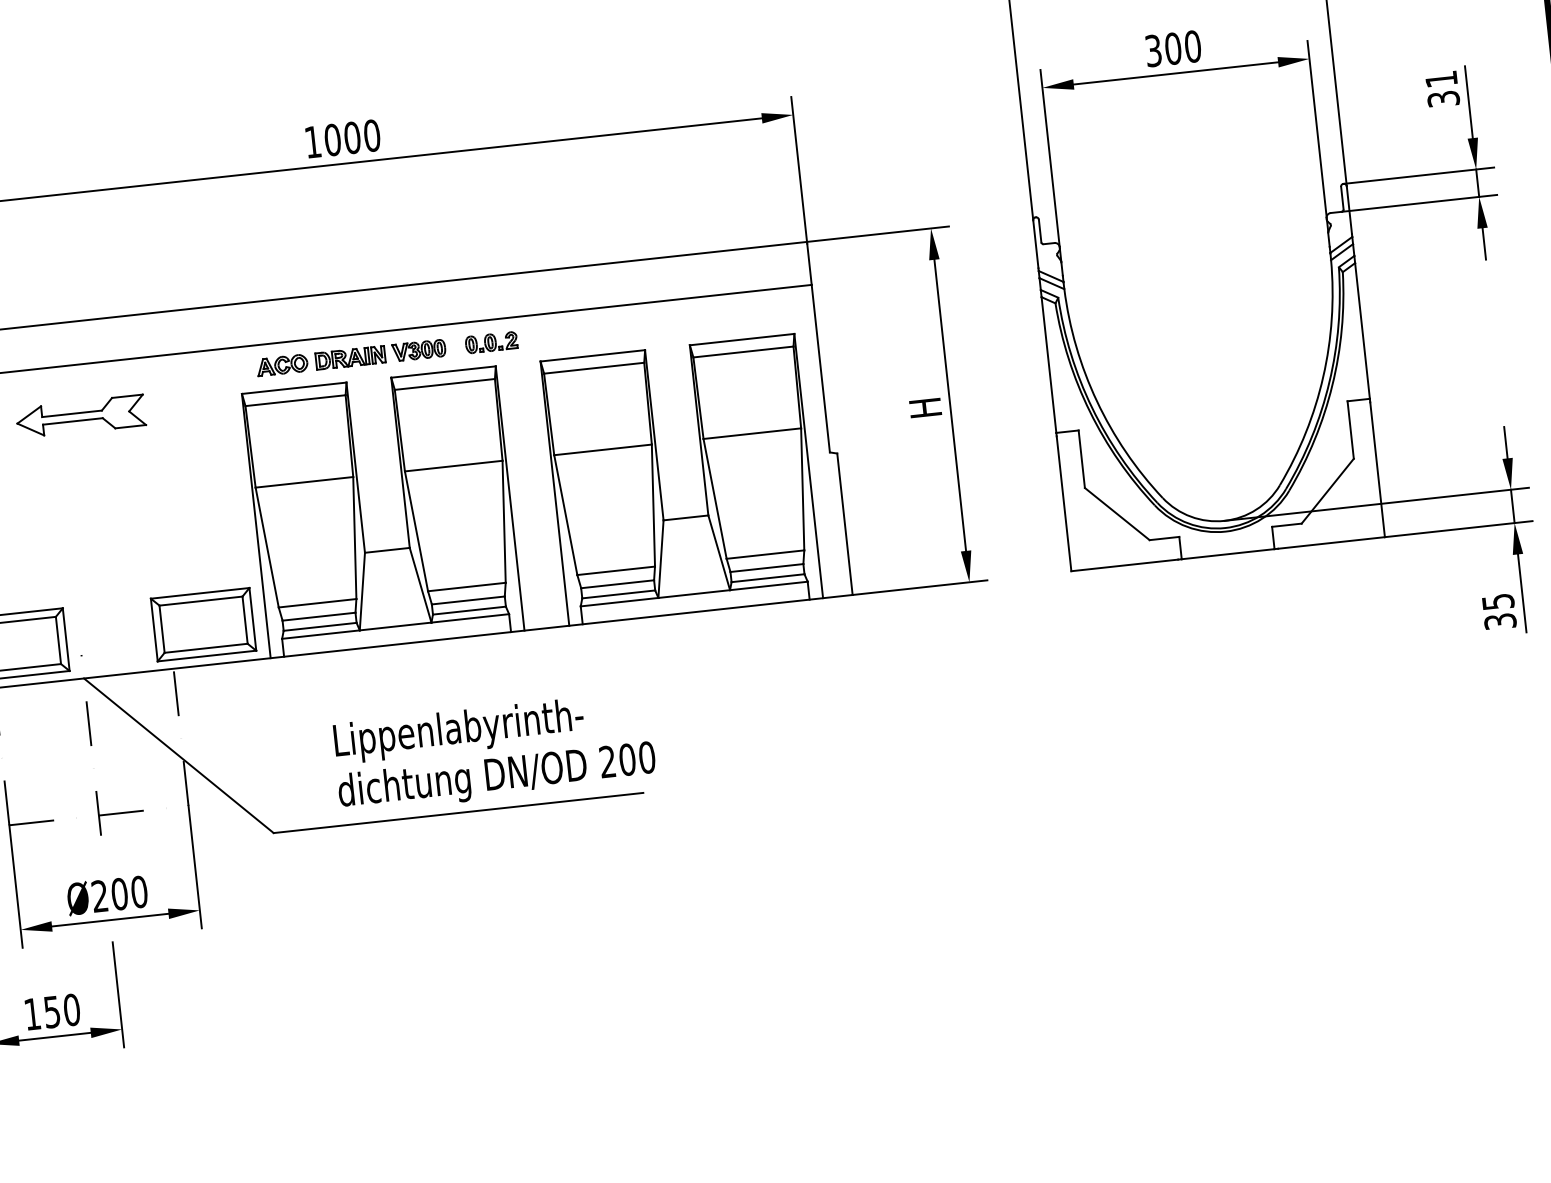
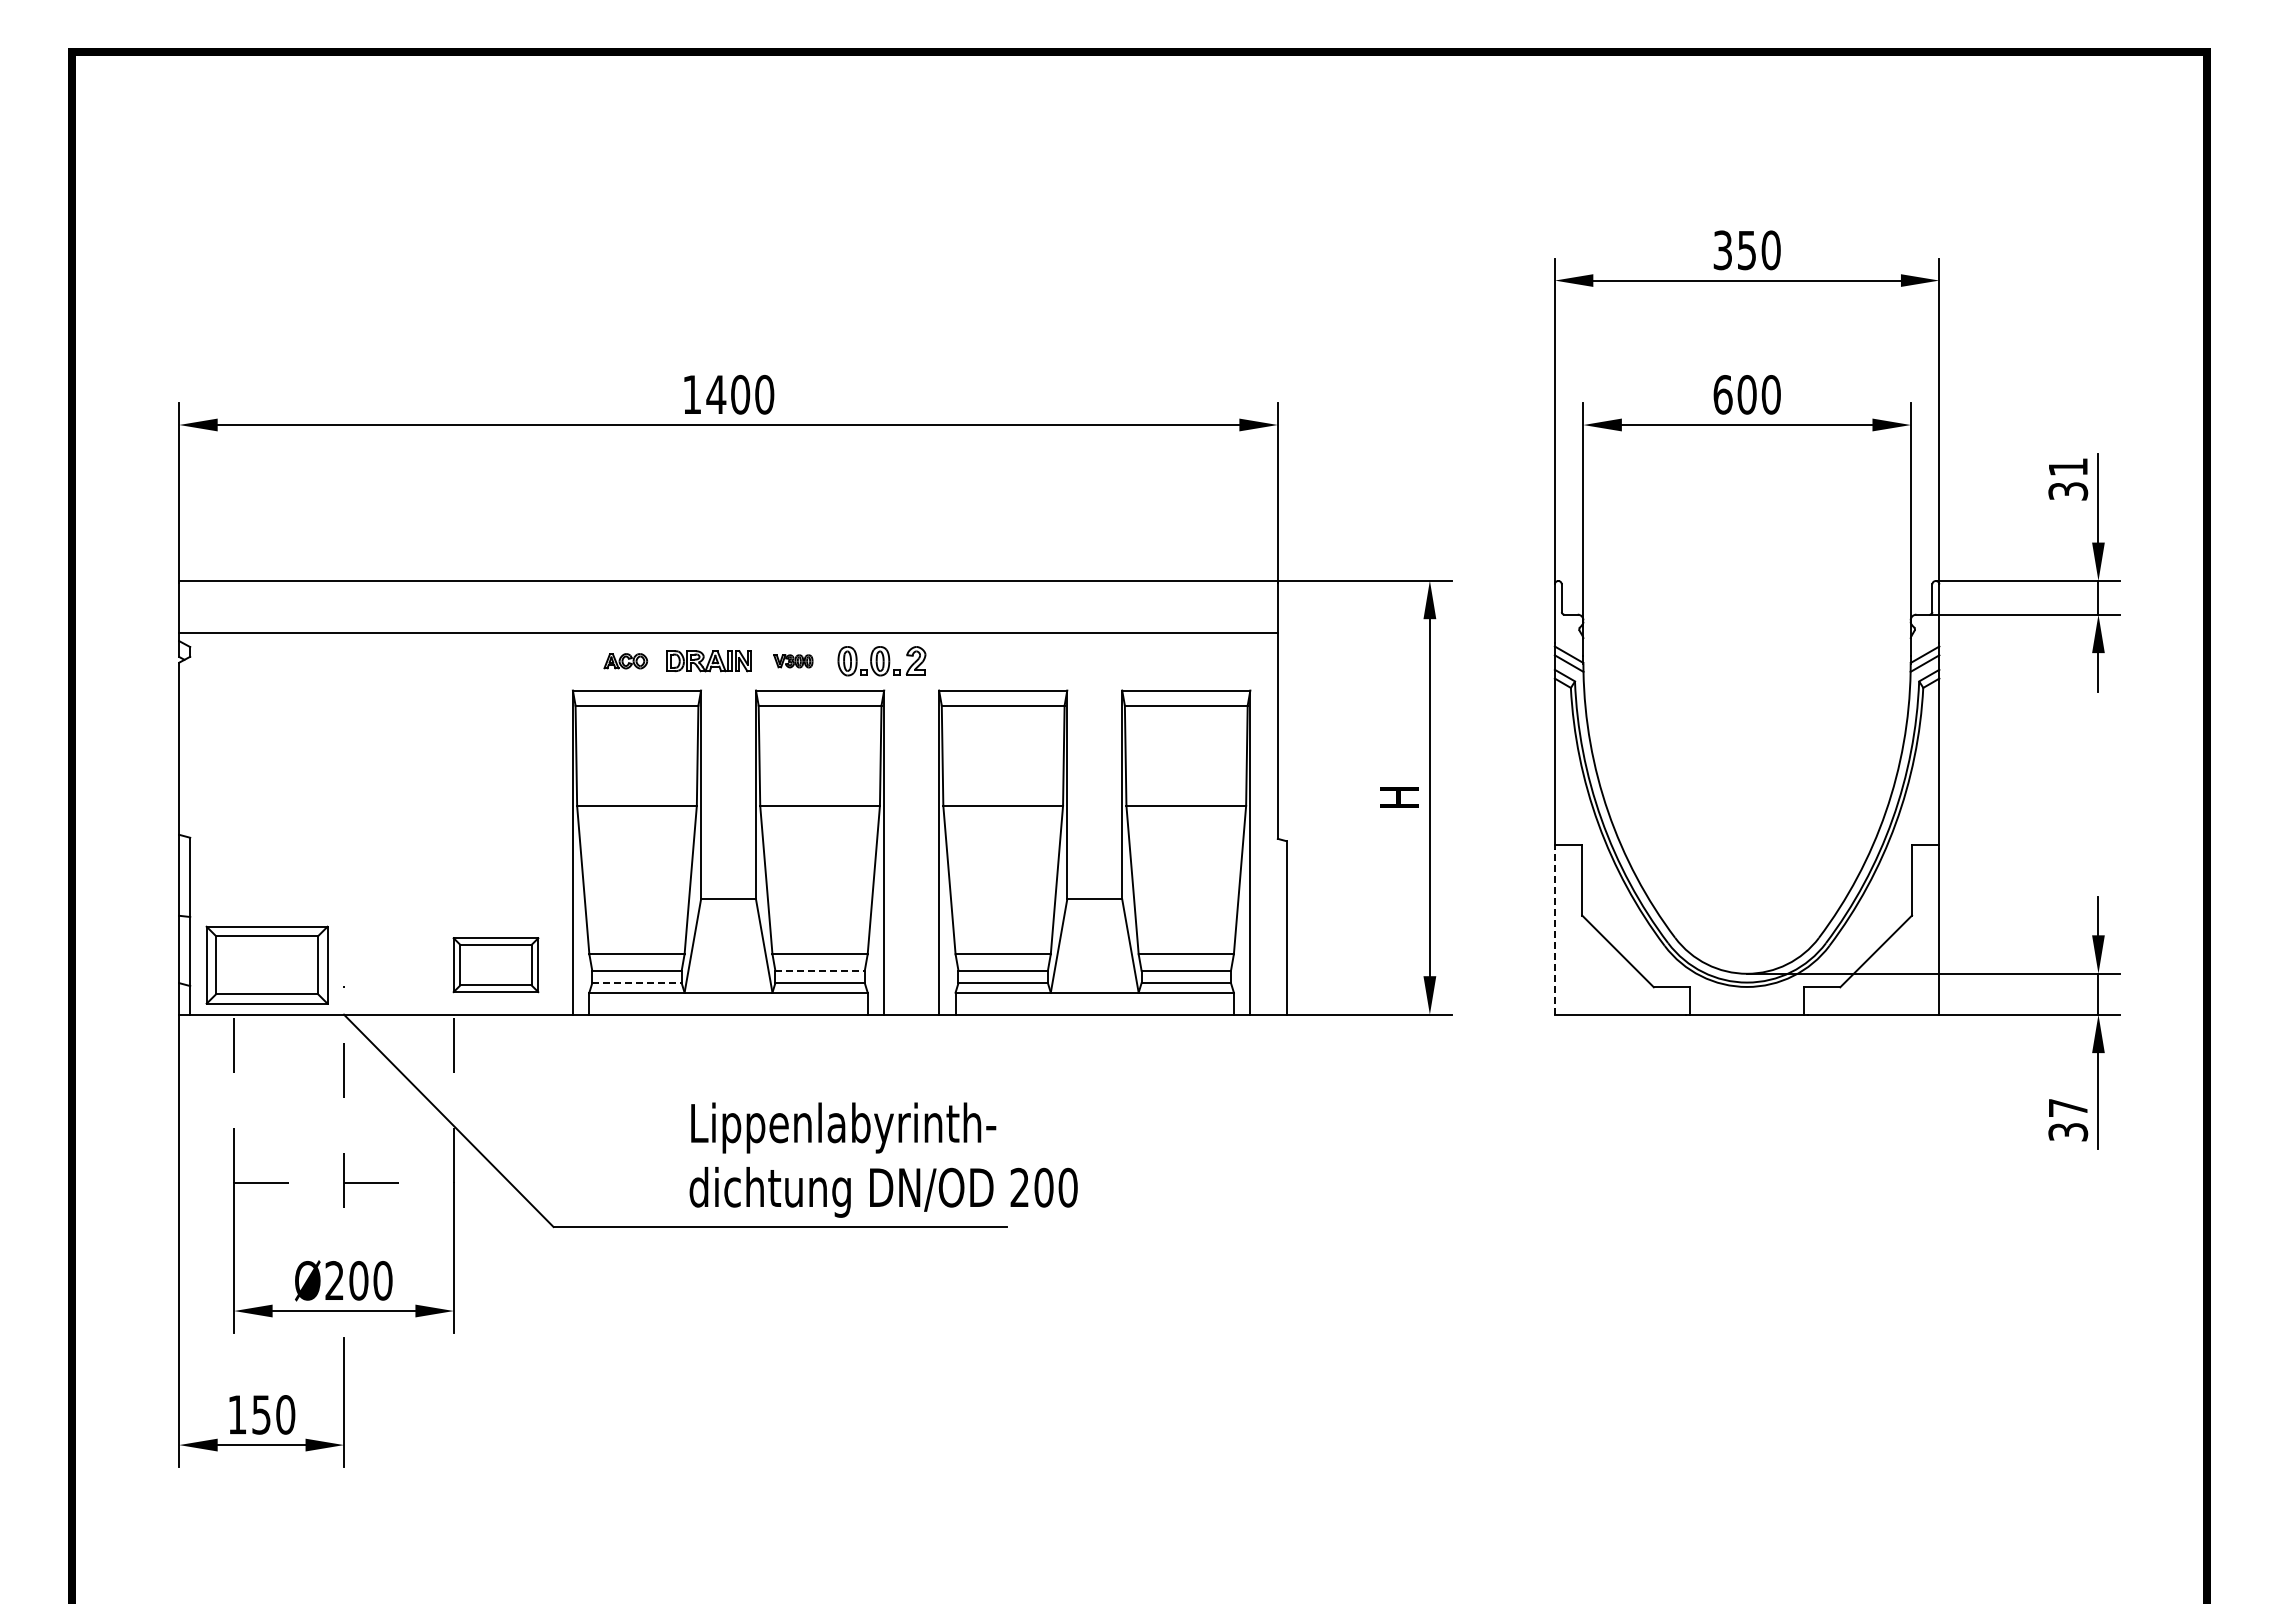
text: (1153, 50) -> (1722, 394), 300 -> 600
text: (332, 139) -> (716, 394), 1000 -> 1400
part: (491, 342) -> (882, 661), size x1.4
part: (419, 350) -> (793, 661), size x0.6
part: (282, 365) -> (625, 661), size x0.7
part: (80, 416) -> (374, 696), removed
line: (1063, 503) -> (1554, 931), solid -> dashed
line: (468, 600) -> (820, 970), solid -> dashed
text: (1498, 602) -> (2068, 1108), 35 -> 37
part: (203, 624) -> (495, 964), size x0.7
line: (319, 627) -> (636, 983), solid -> dashed
text: (458, 730) -> (843, 1127), moved
text: (497, 777) -> (883, 1192), moved

